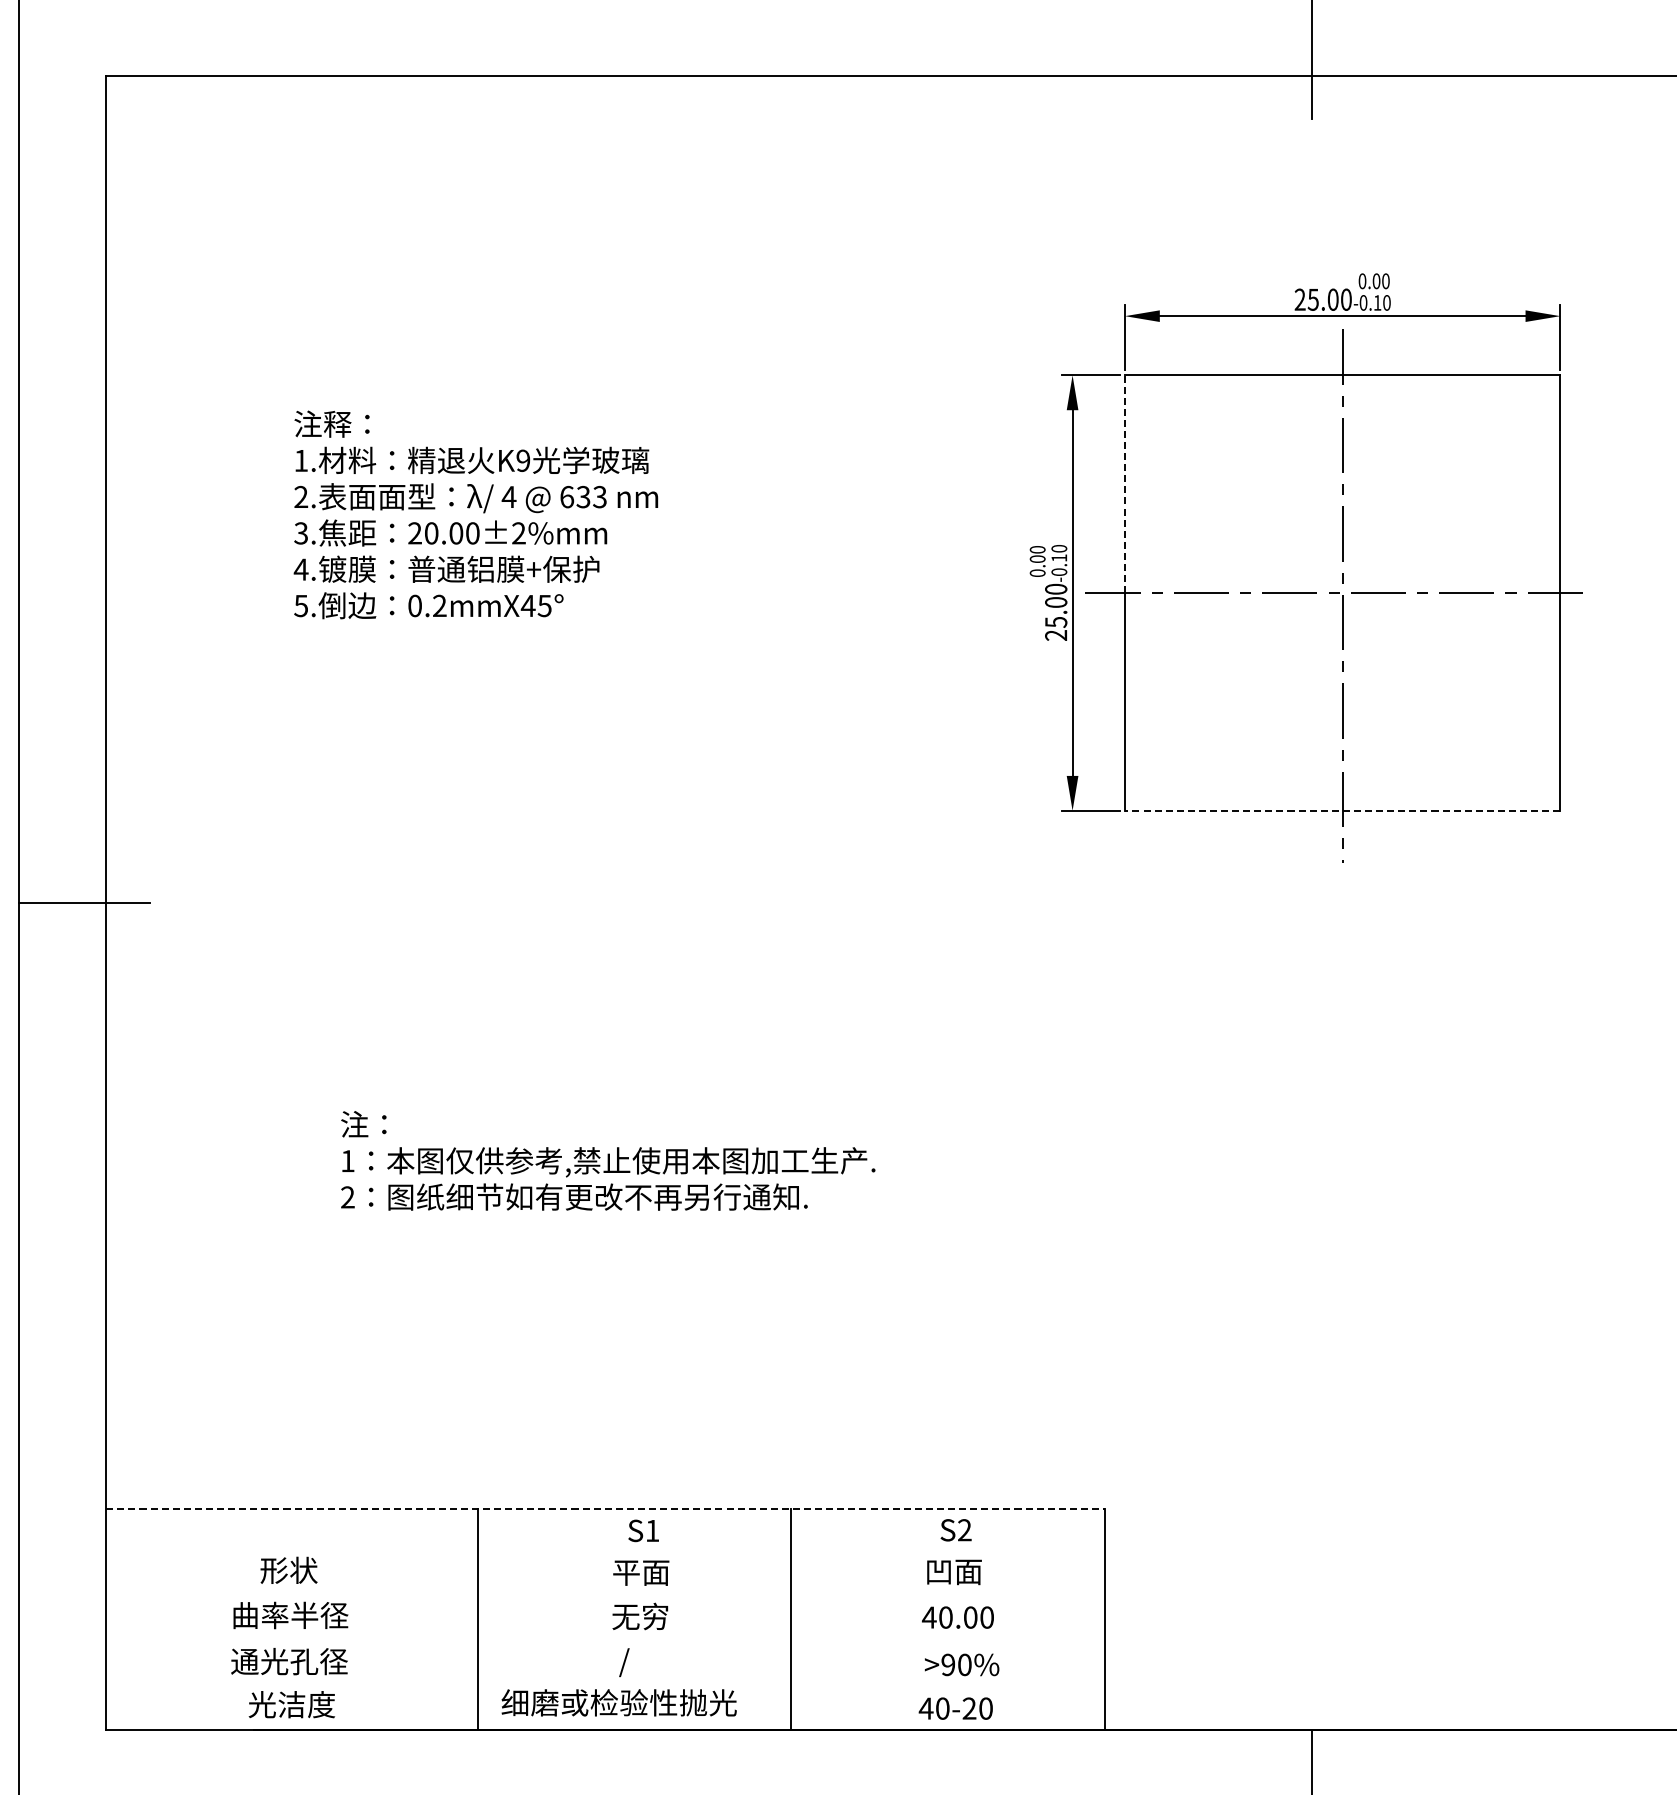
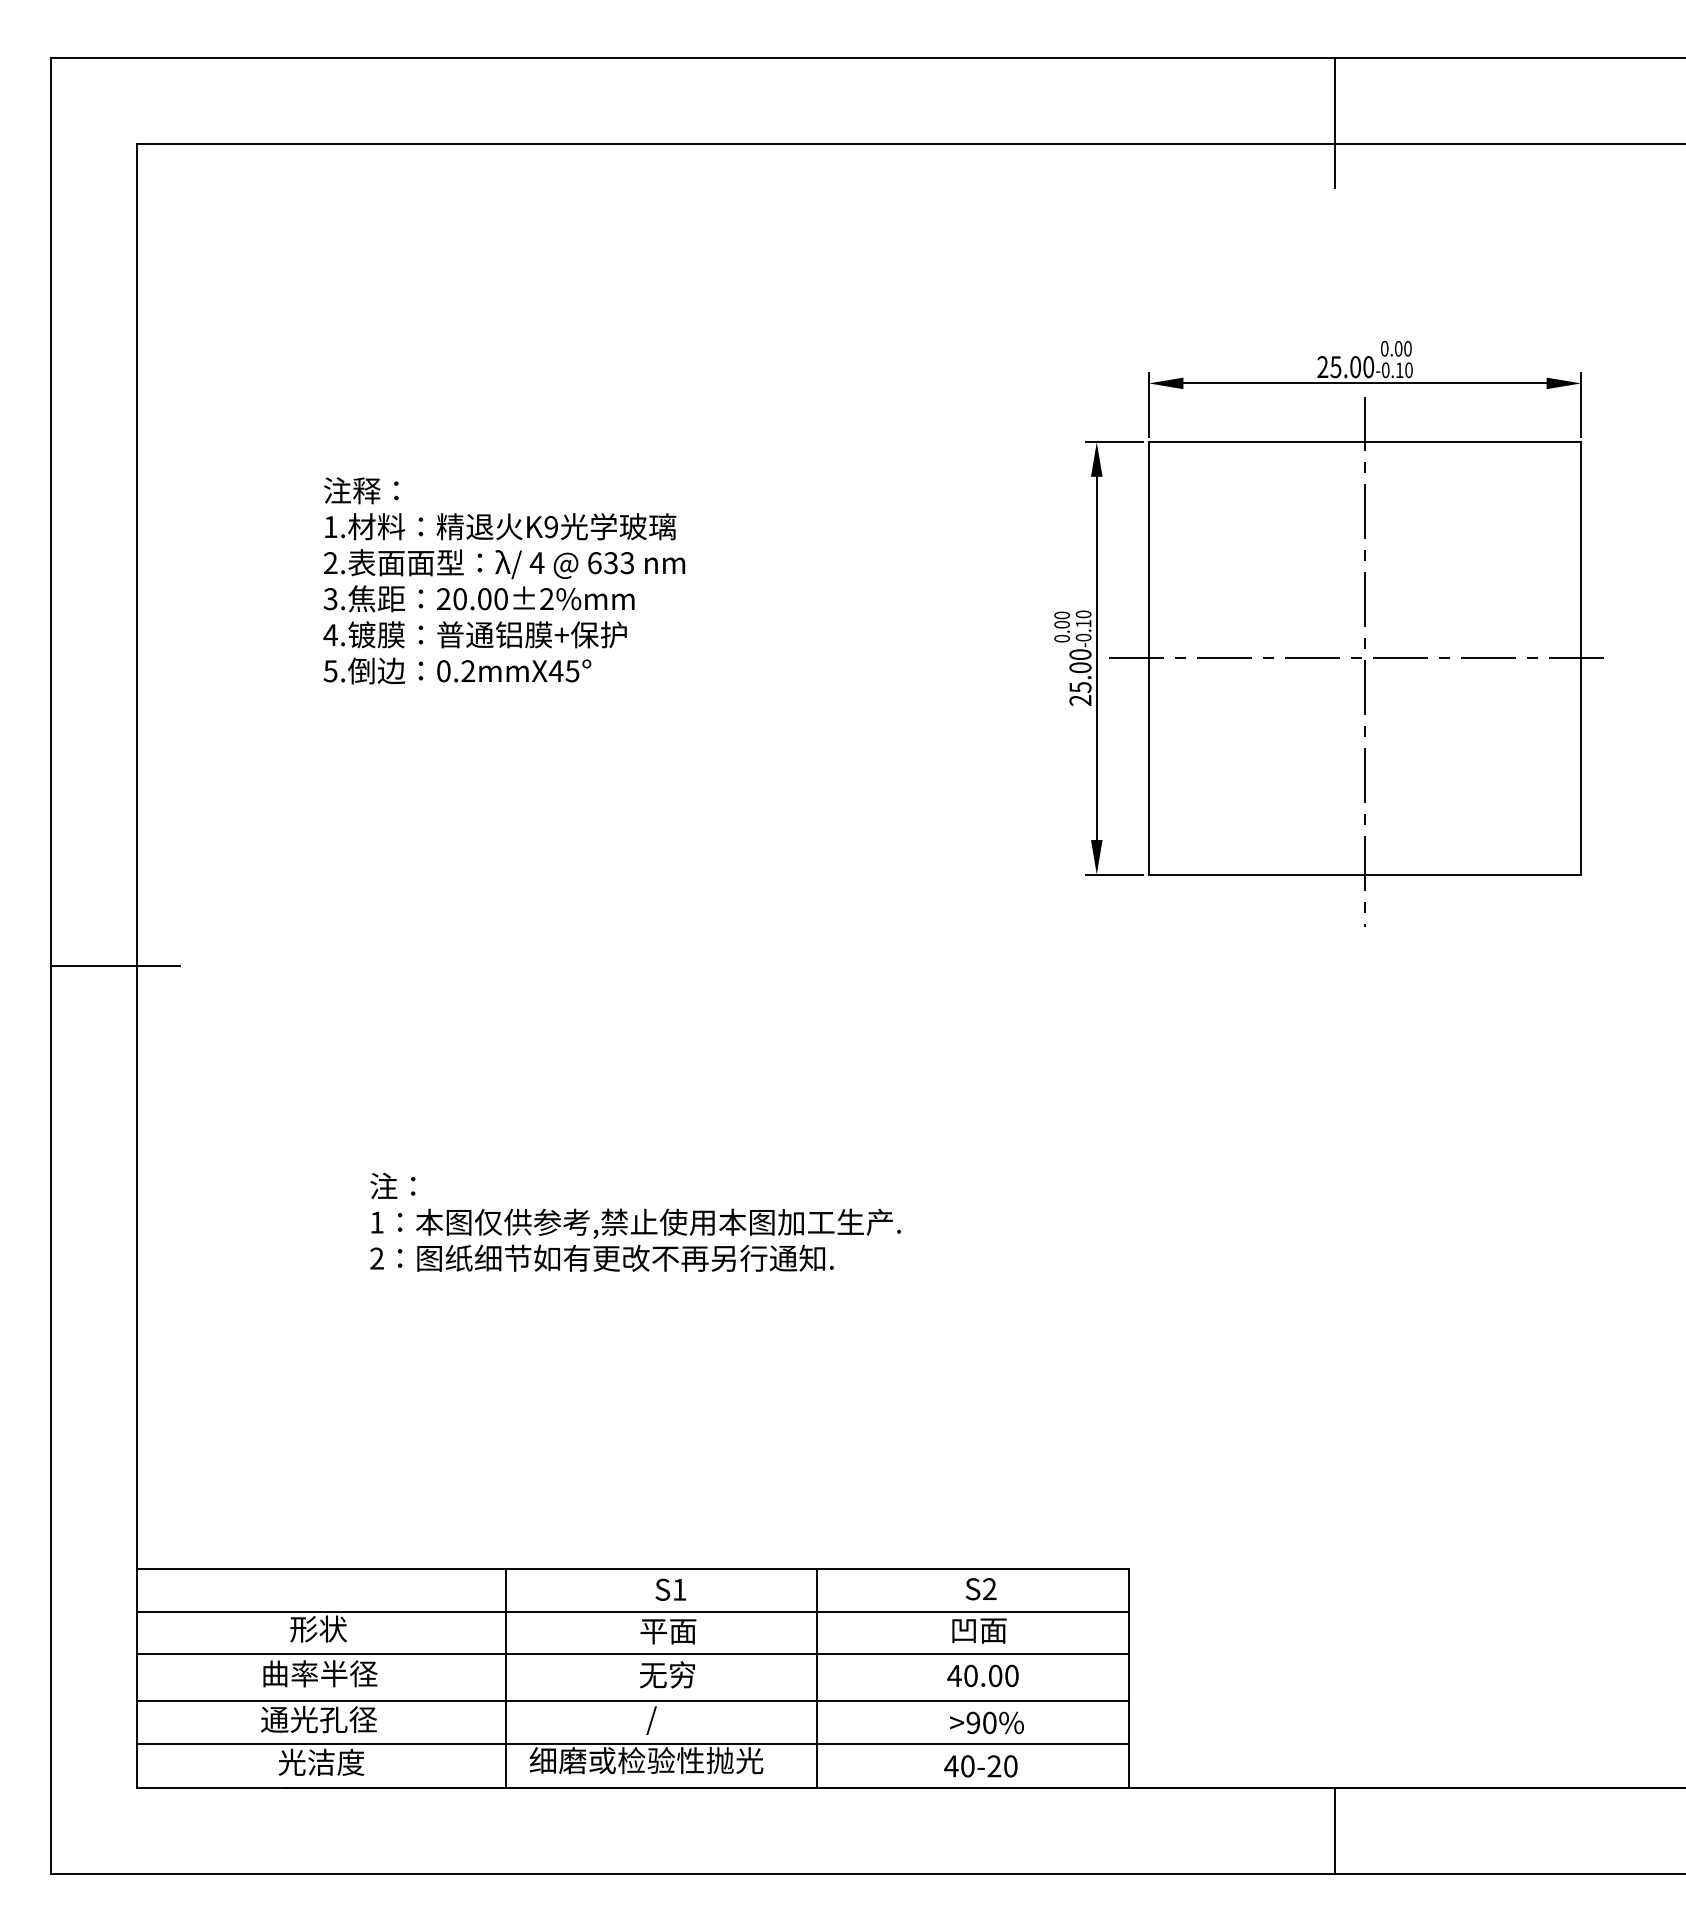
line: (1124, 483) -> (1148, 549), dashed -> solid
line: (1342, 810) -> (1364, 874), dashed -> solid
line: (605, 1509) -> (632, 1568), dashed -> solid
line: (605, 1552) -> (632, 1611), added
line: (605, 1596) -> (632, 1654), added
line: (605, 1643) -> (632, 1701), added
line: (605, 1686) -> (632, 1744), added

